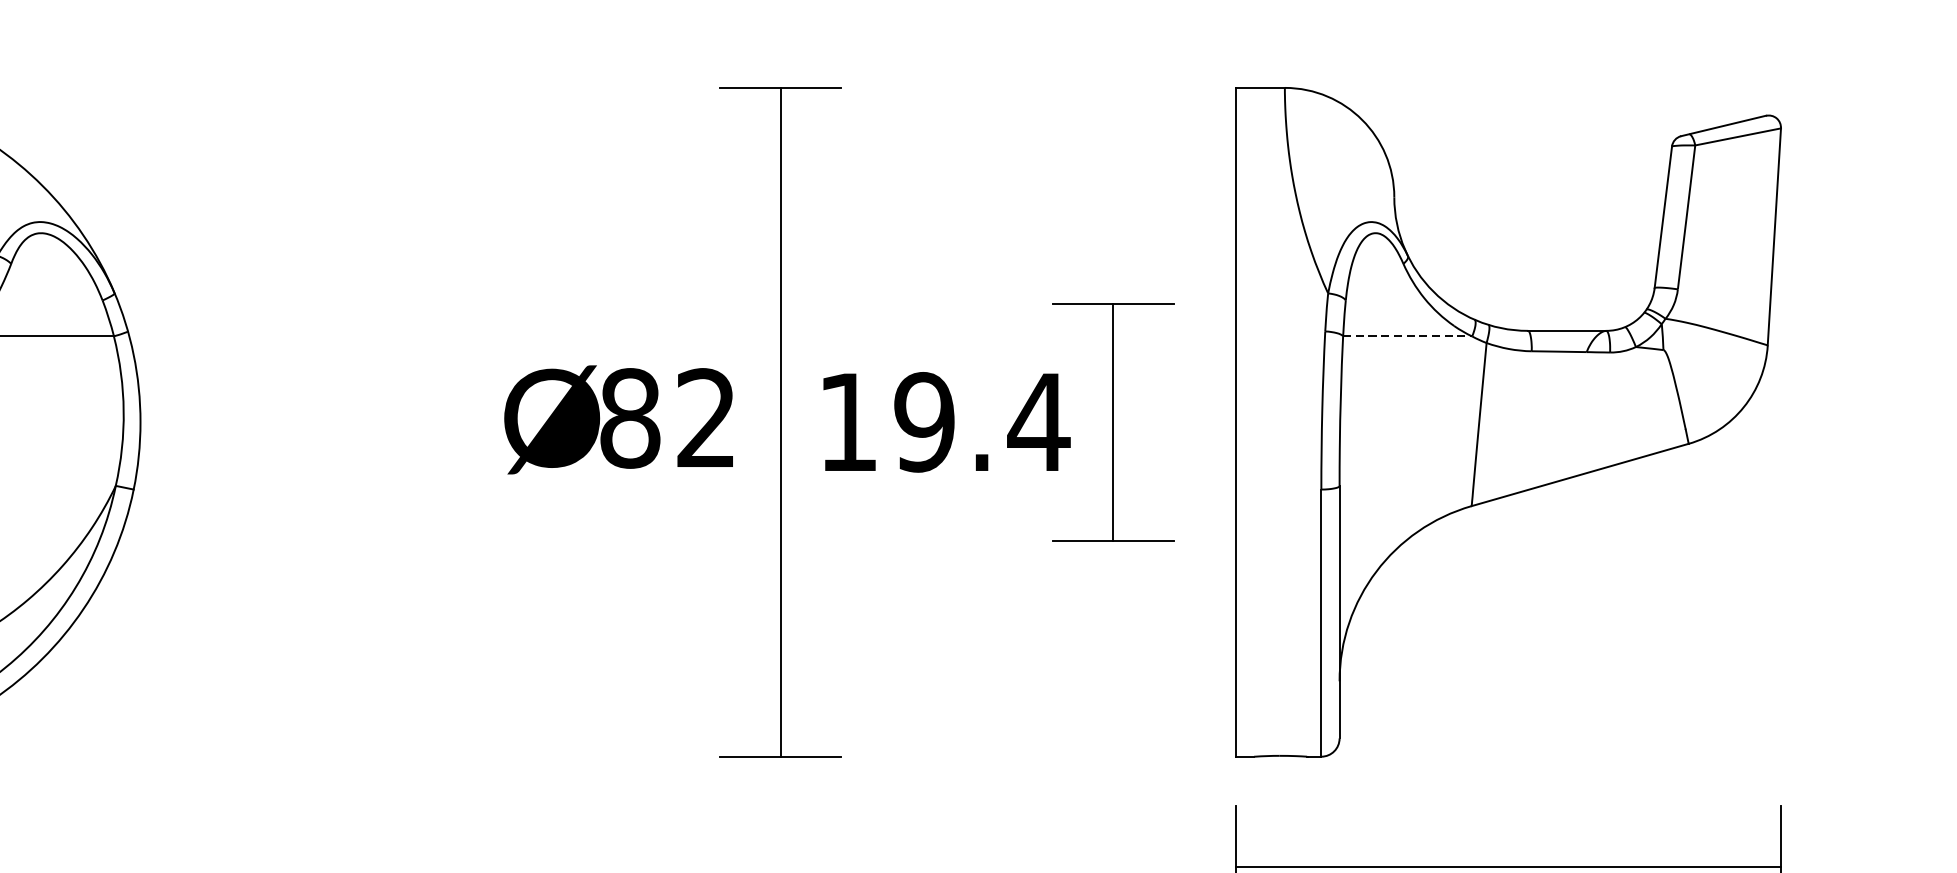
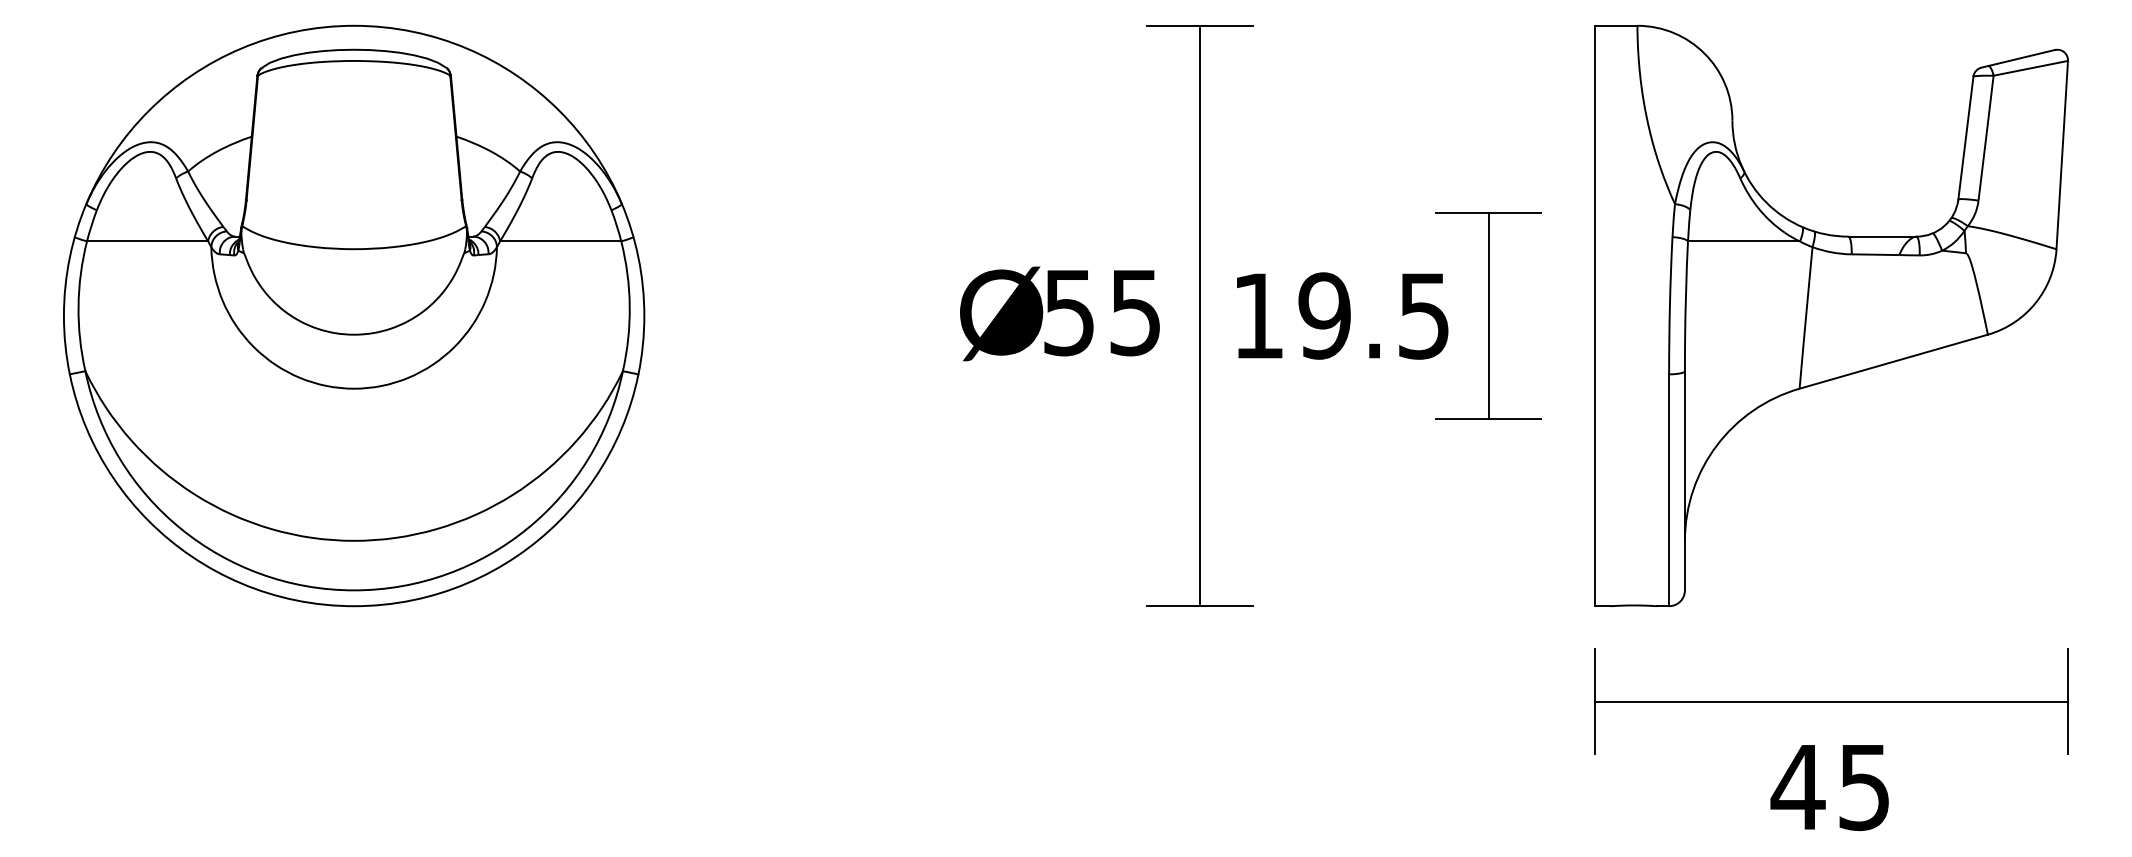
line: (1408, 336) -> (1744, 241), dashed -> solid
text: (667, 418) -> (1101, 312), 82 -> 55
text: (1038, 422) -> (1423, 316), 19.4 -> 19.5

